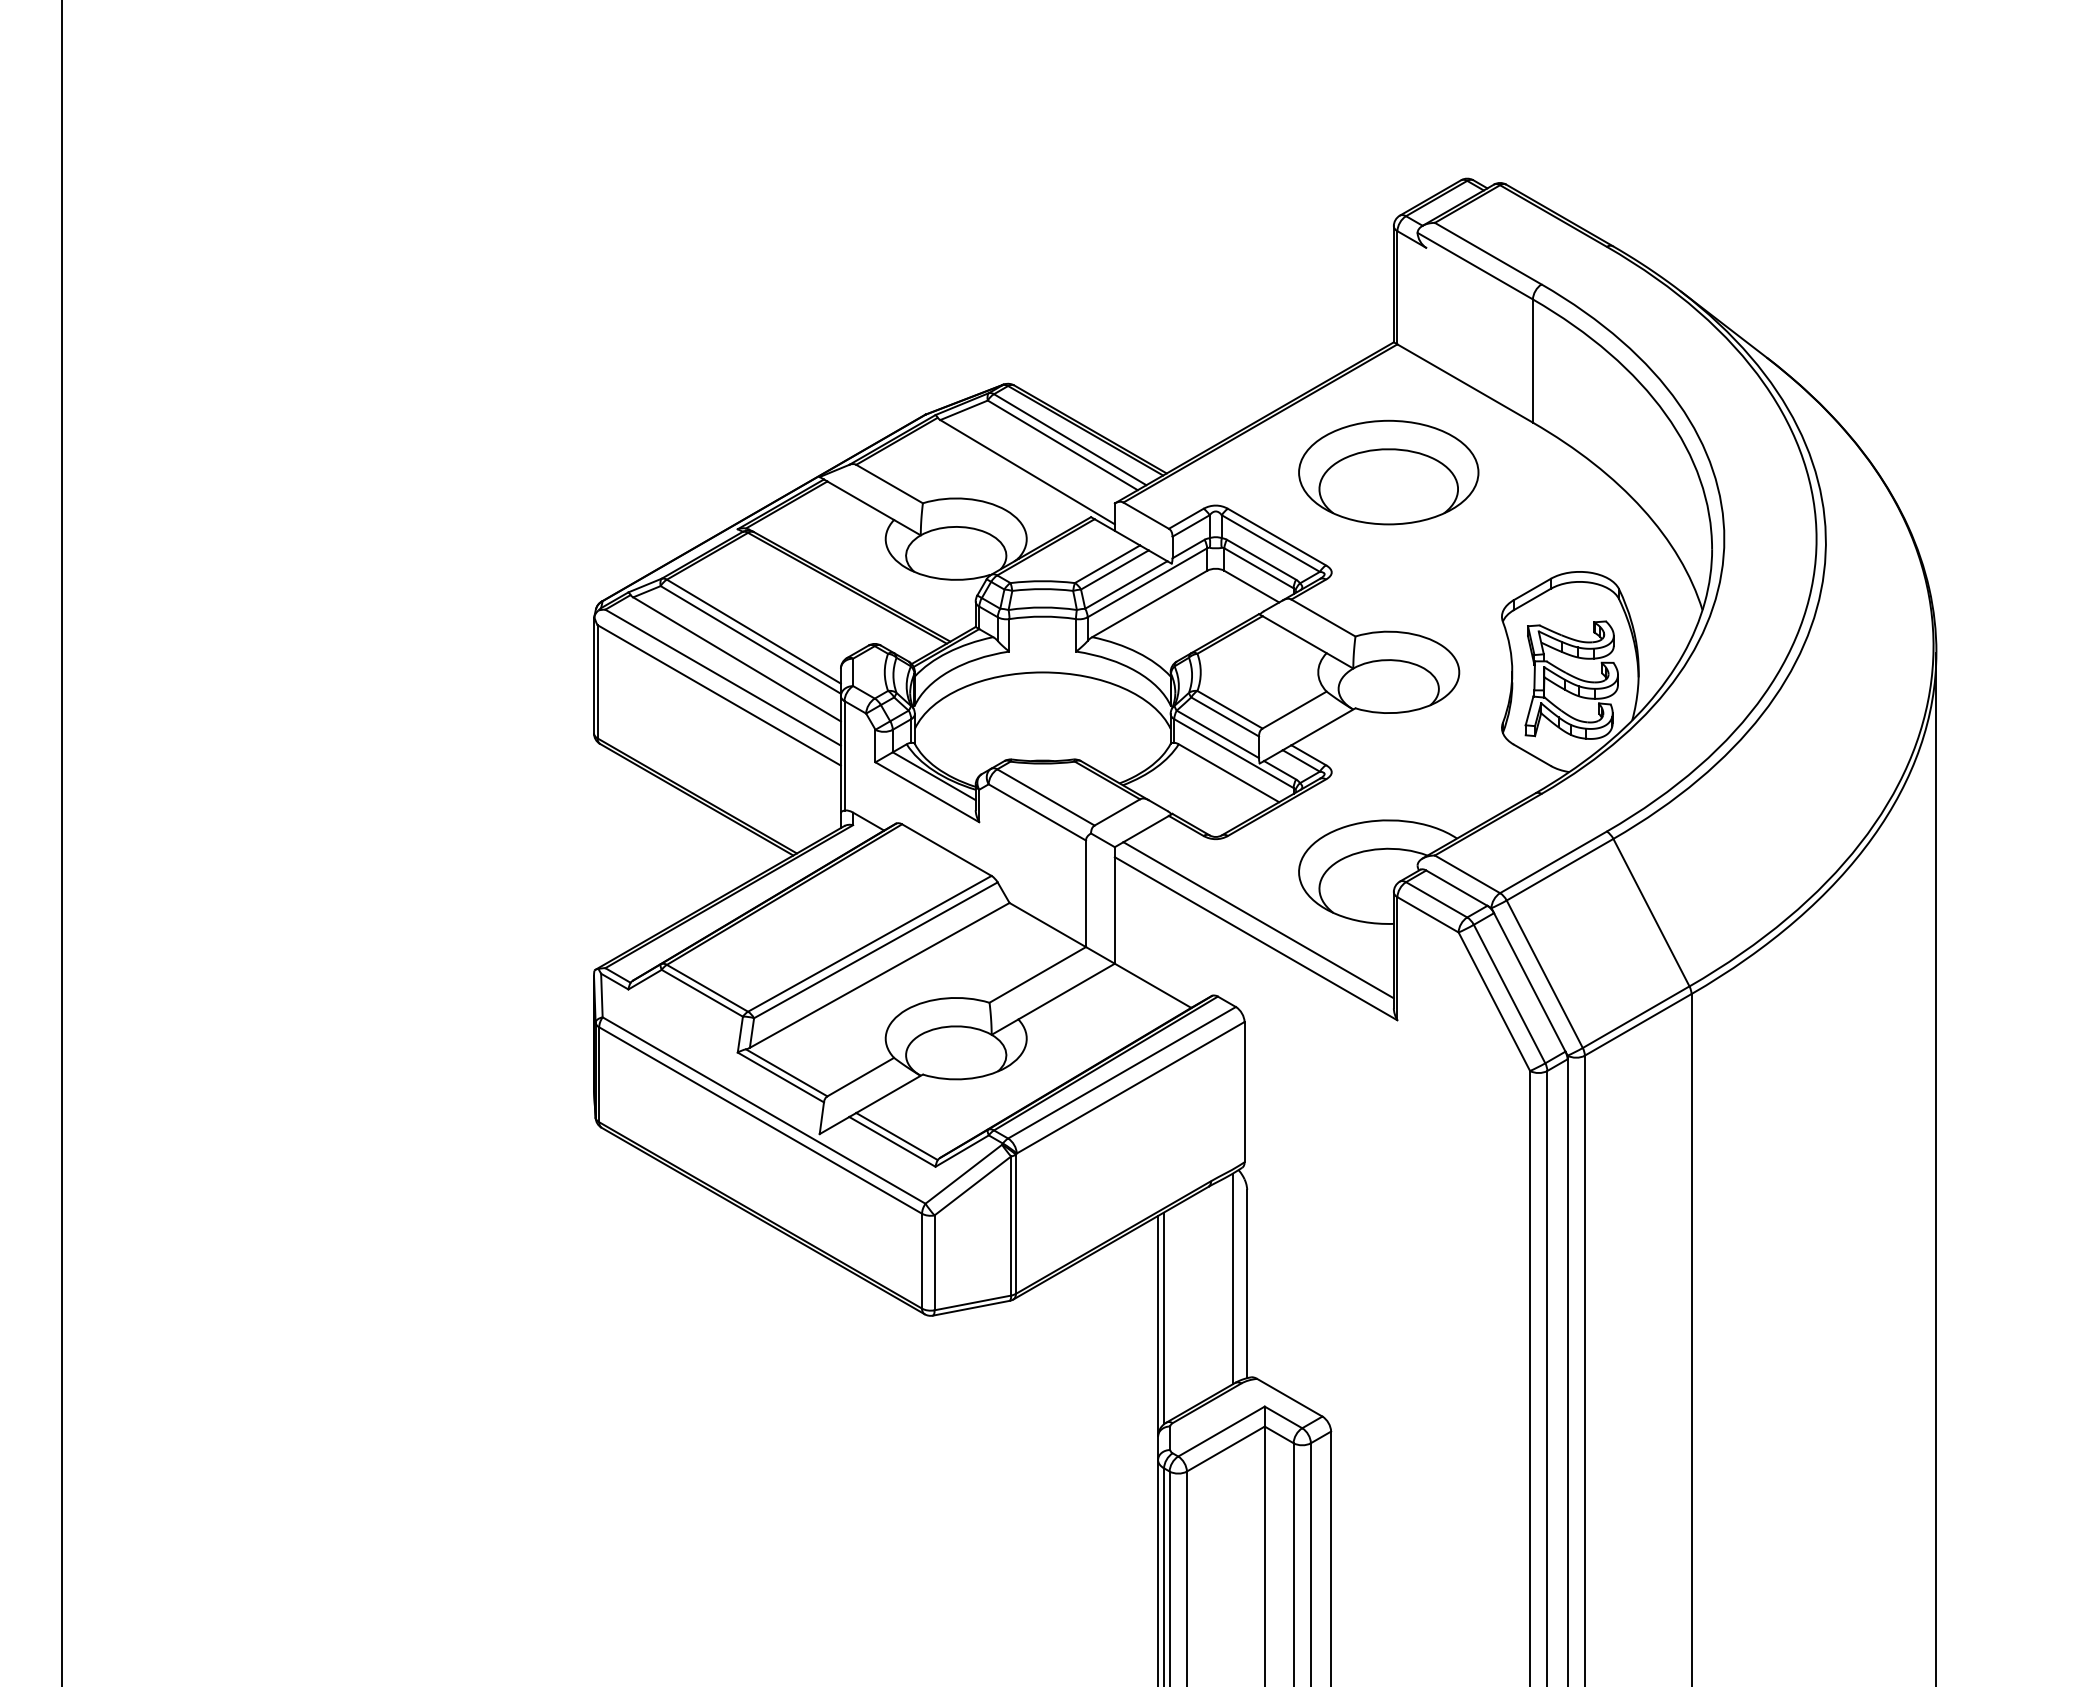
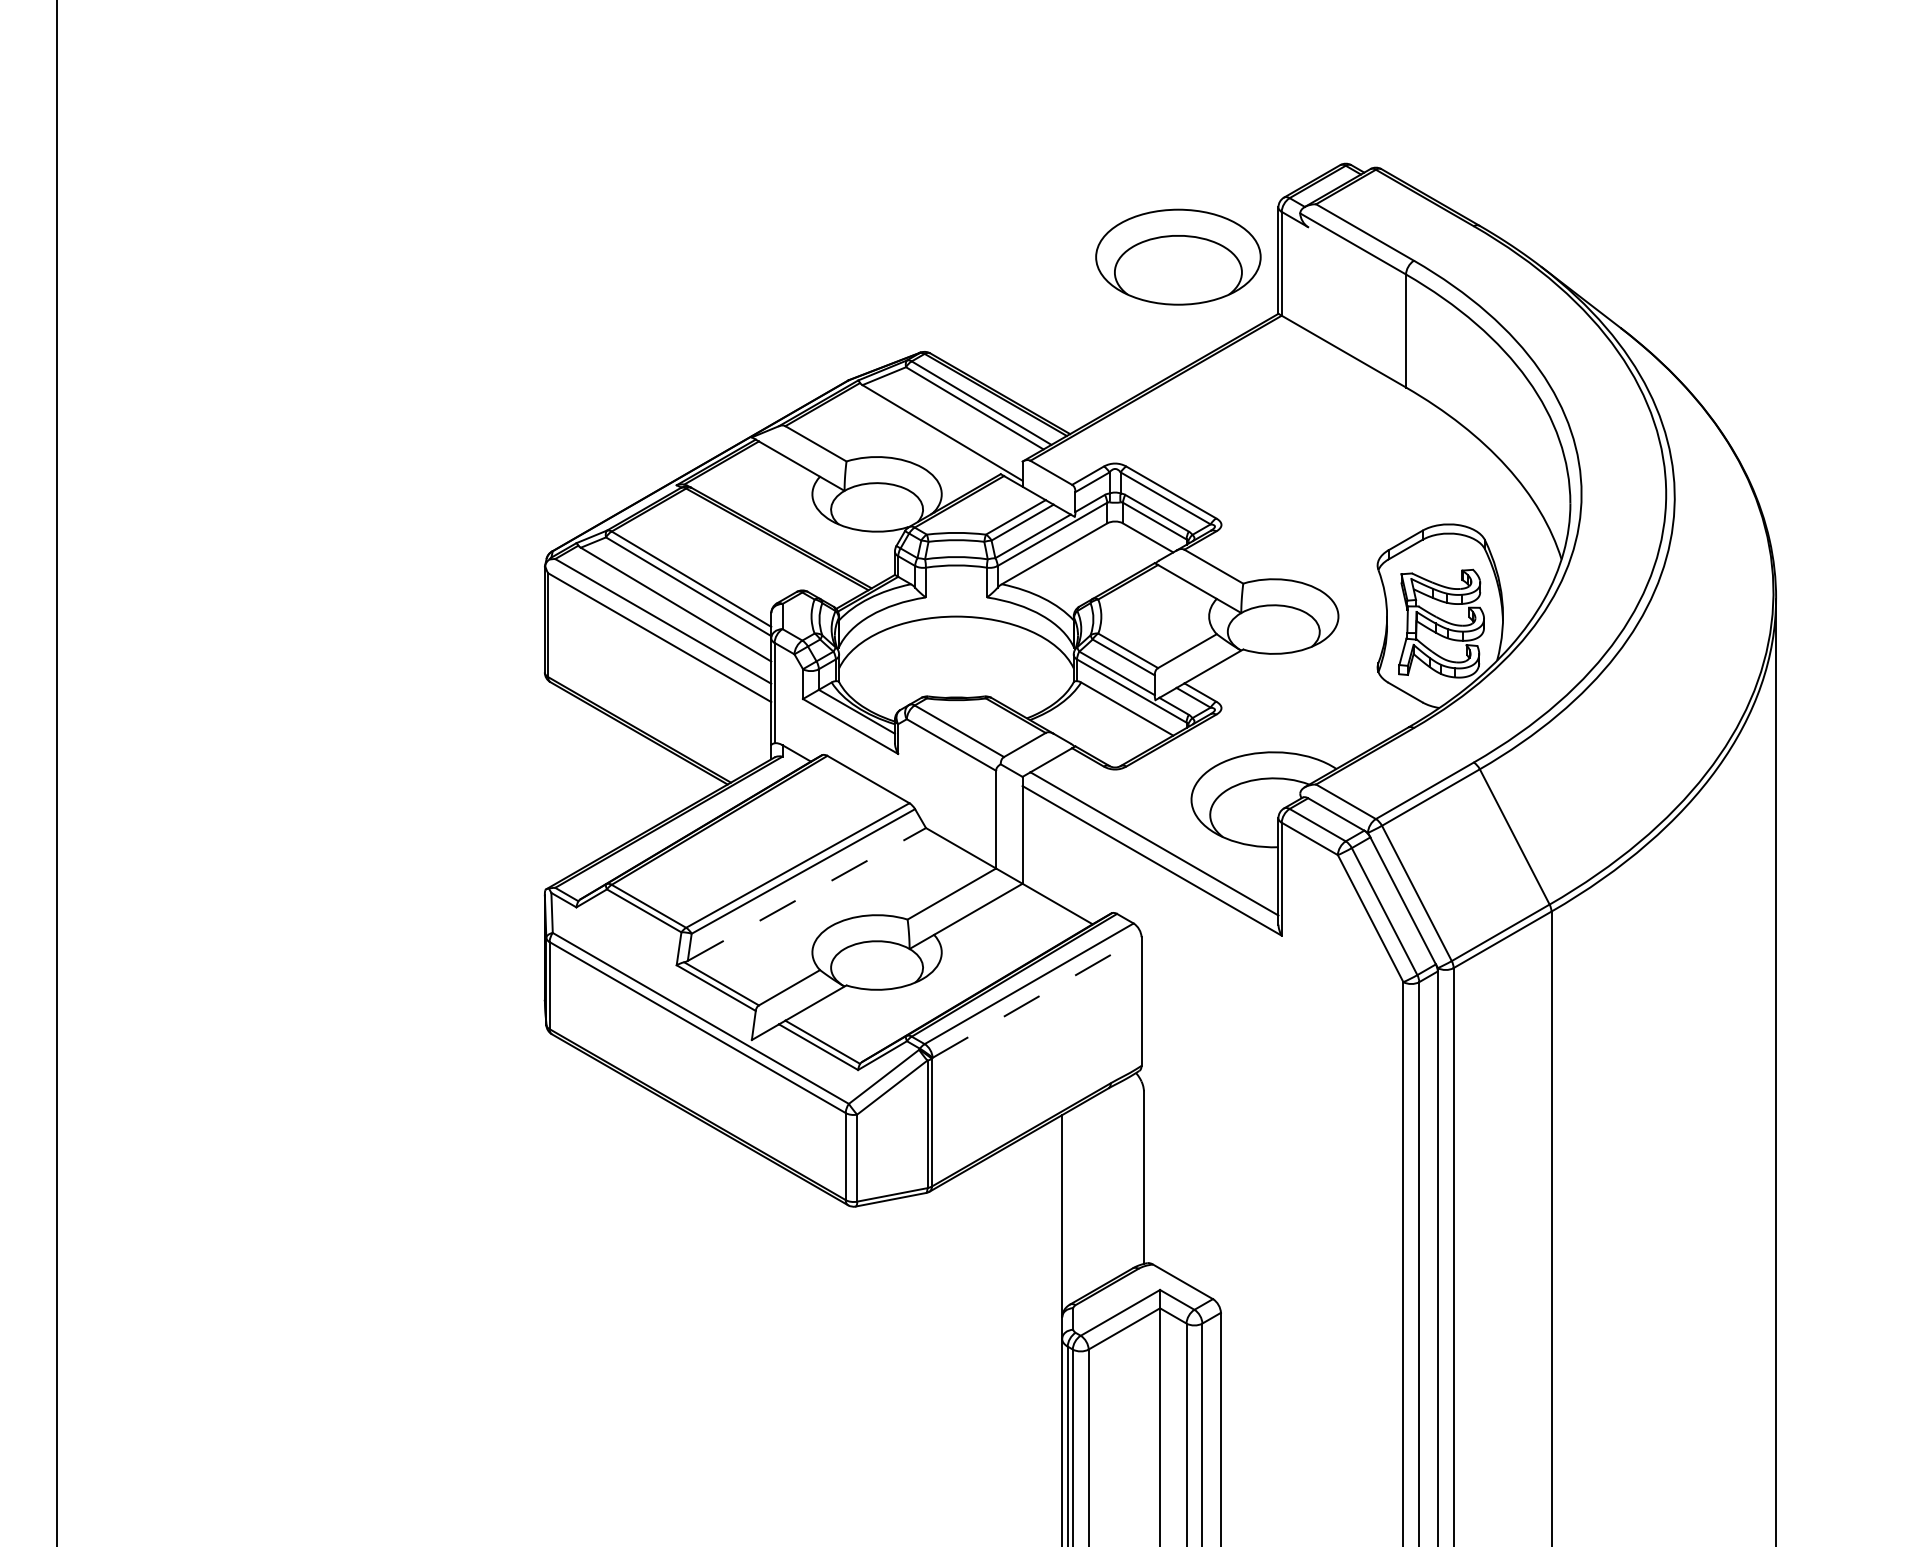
part: (1388, 472) -> (1178, 257), moved
line: (879, 975) -> (806, 894), solid -> dashed
line: (1130, 1087) -> (1036, 997), solid -> dashed
line: (1232, 1278) -> (1130, 1172), removed
line: (1164, 1318) -> (1068, 1209), removed

